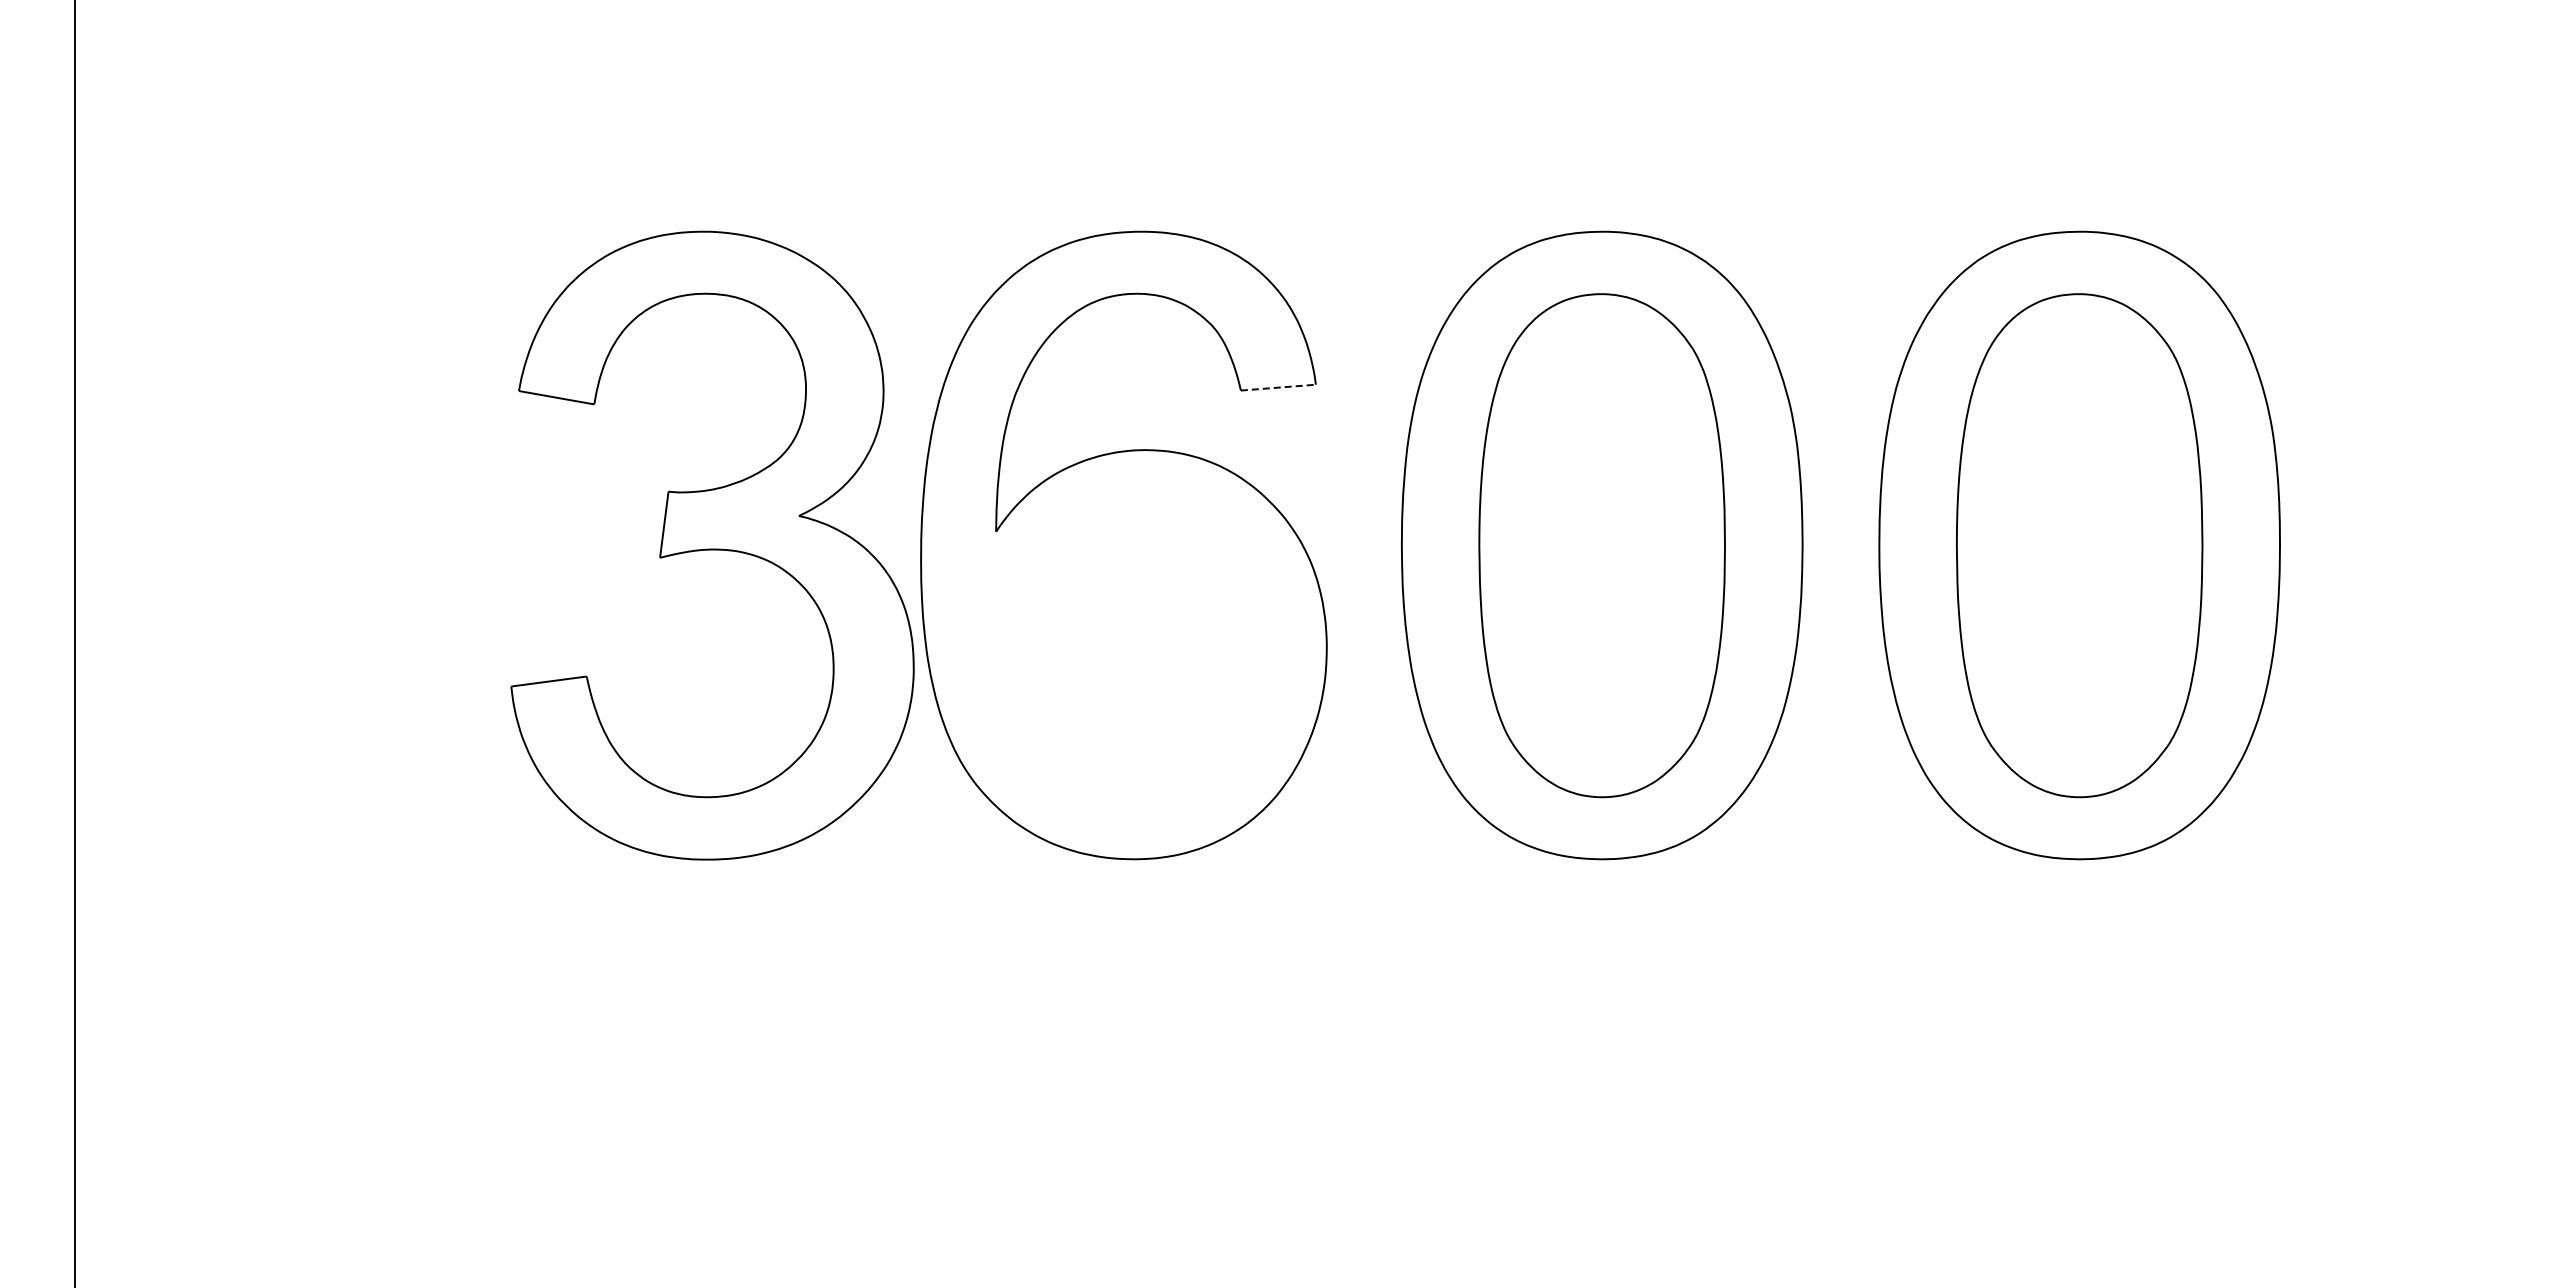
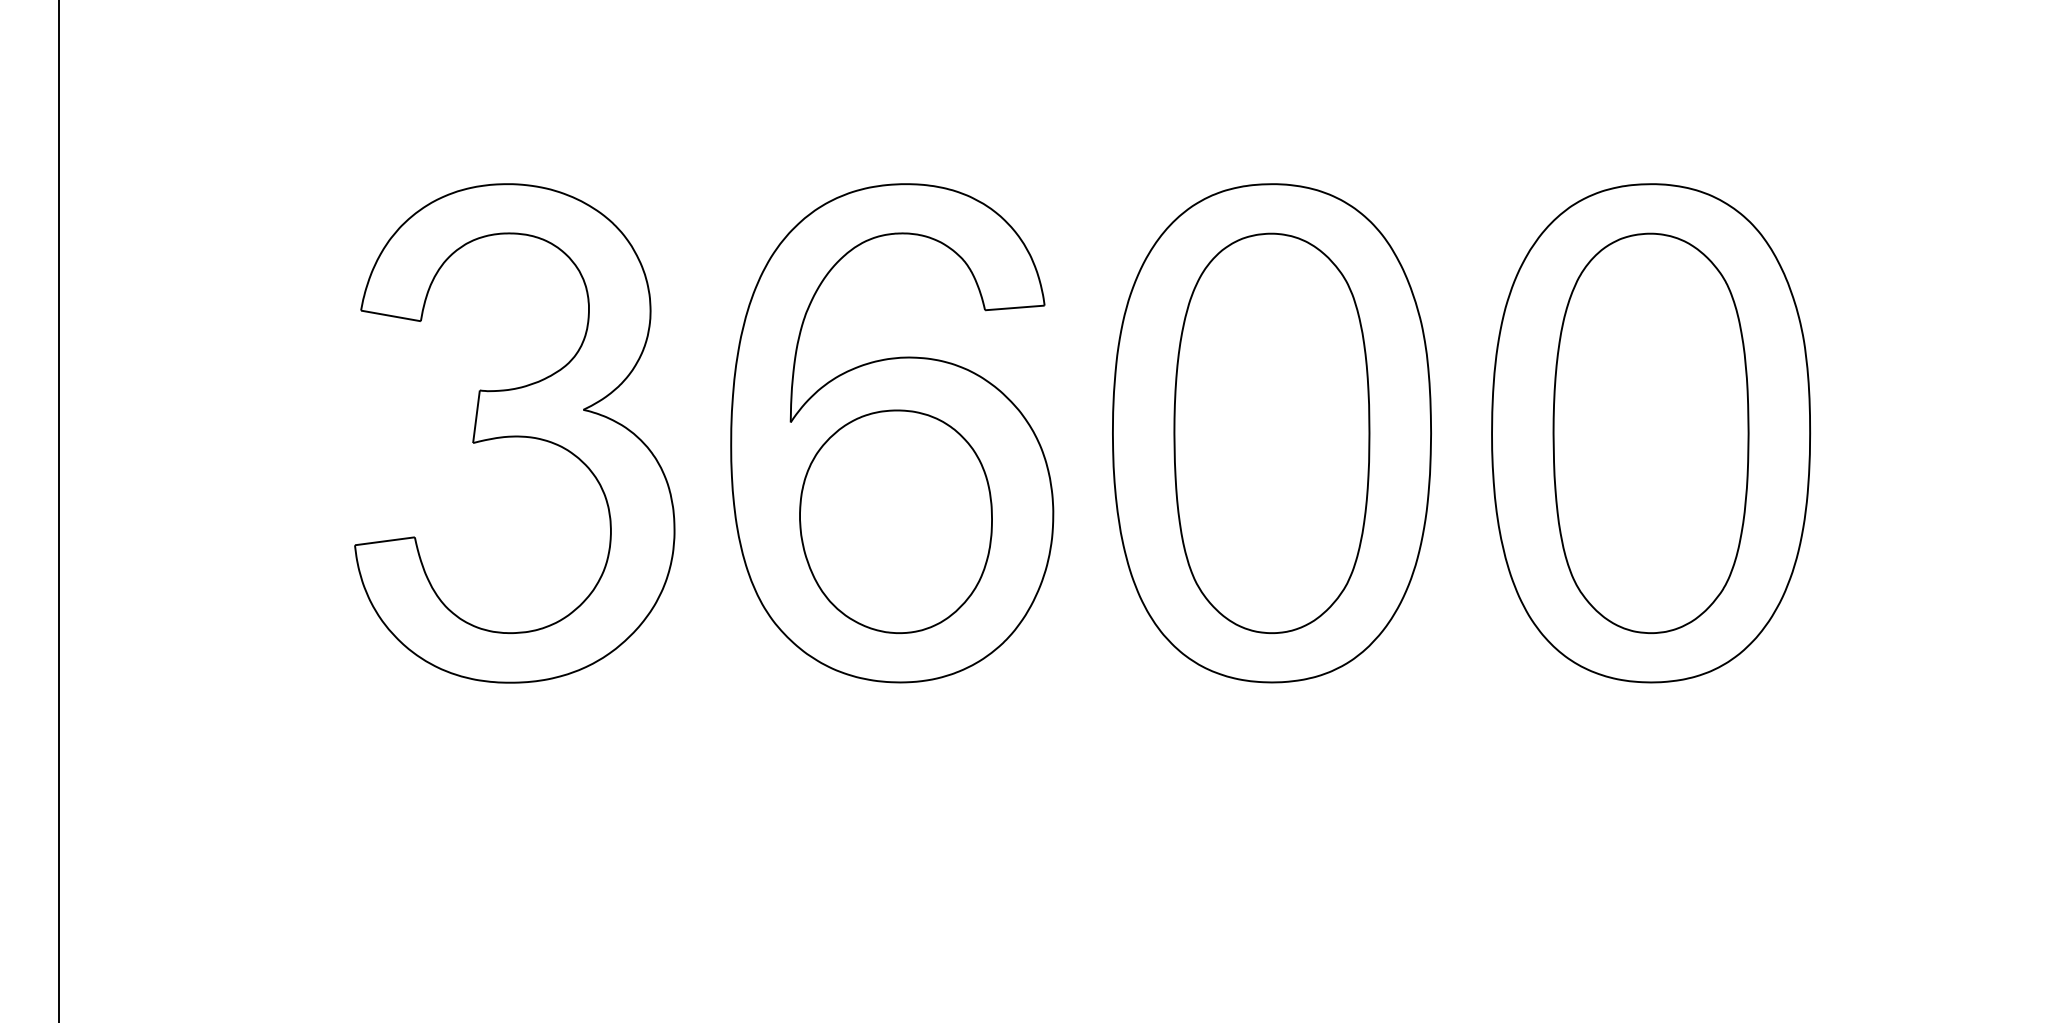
line: (1278, 387) -> (1014, 307), dashed -> solid
part: (712, 545) -> (514, 433), moved
part: (1128, 656) -> (895, 521), added

